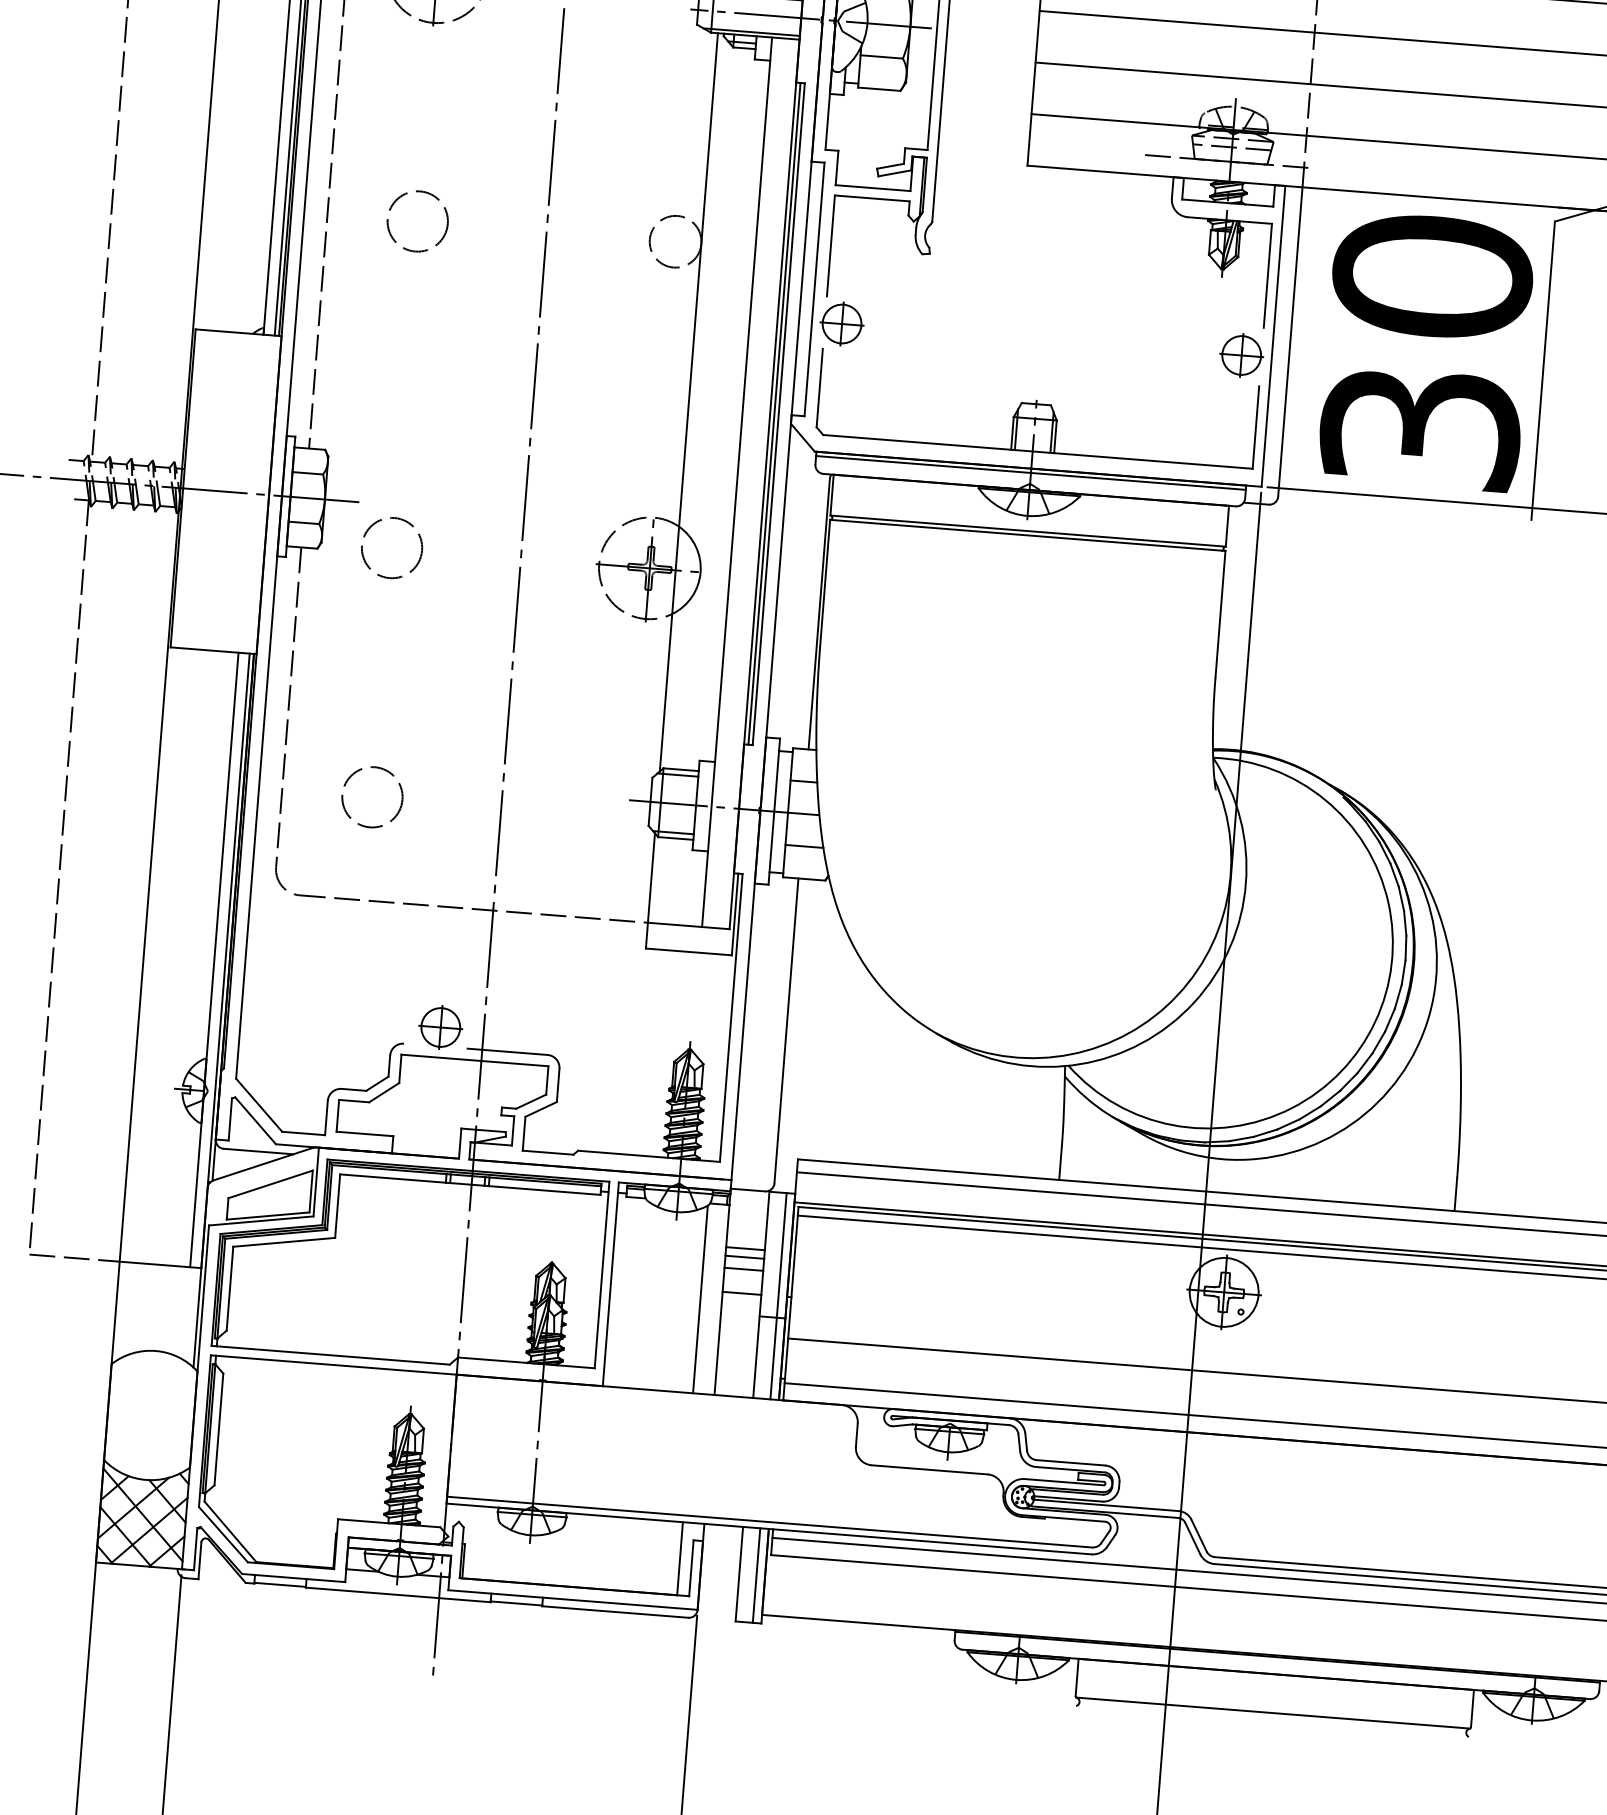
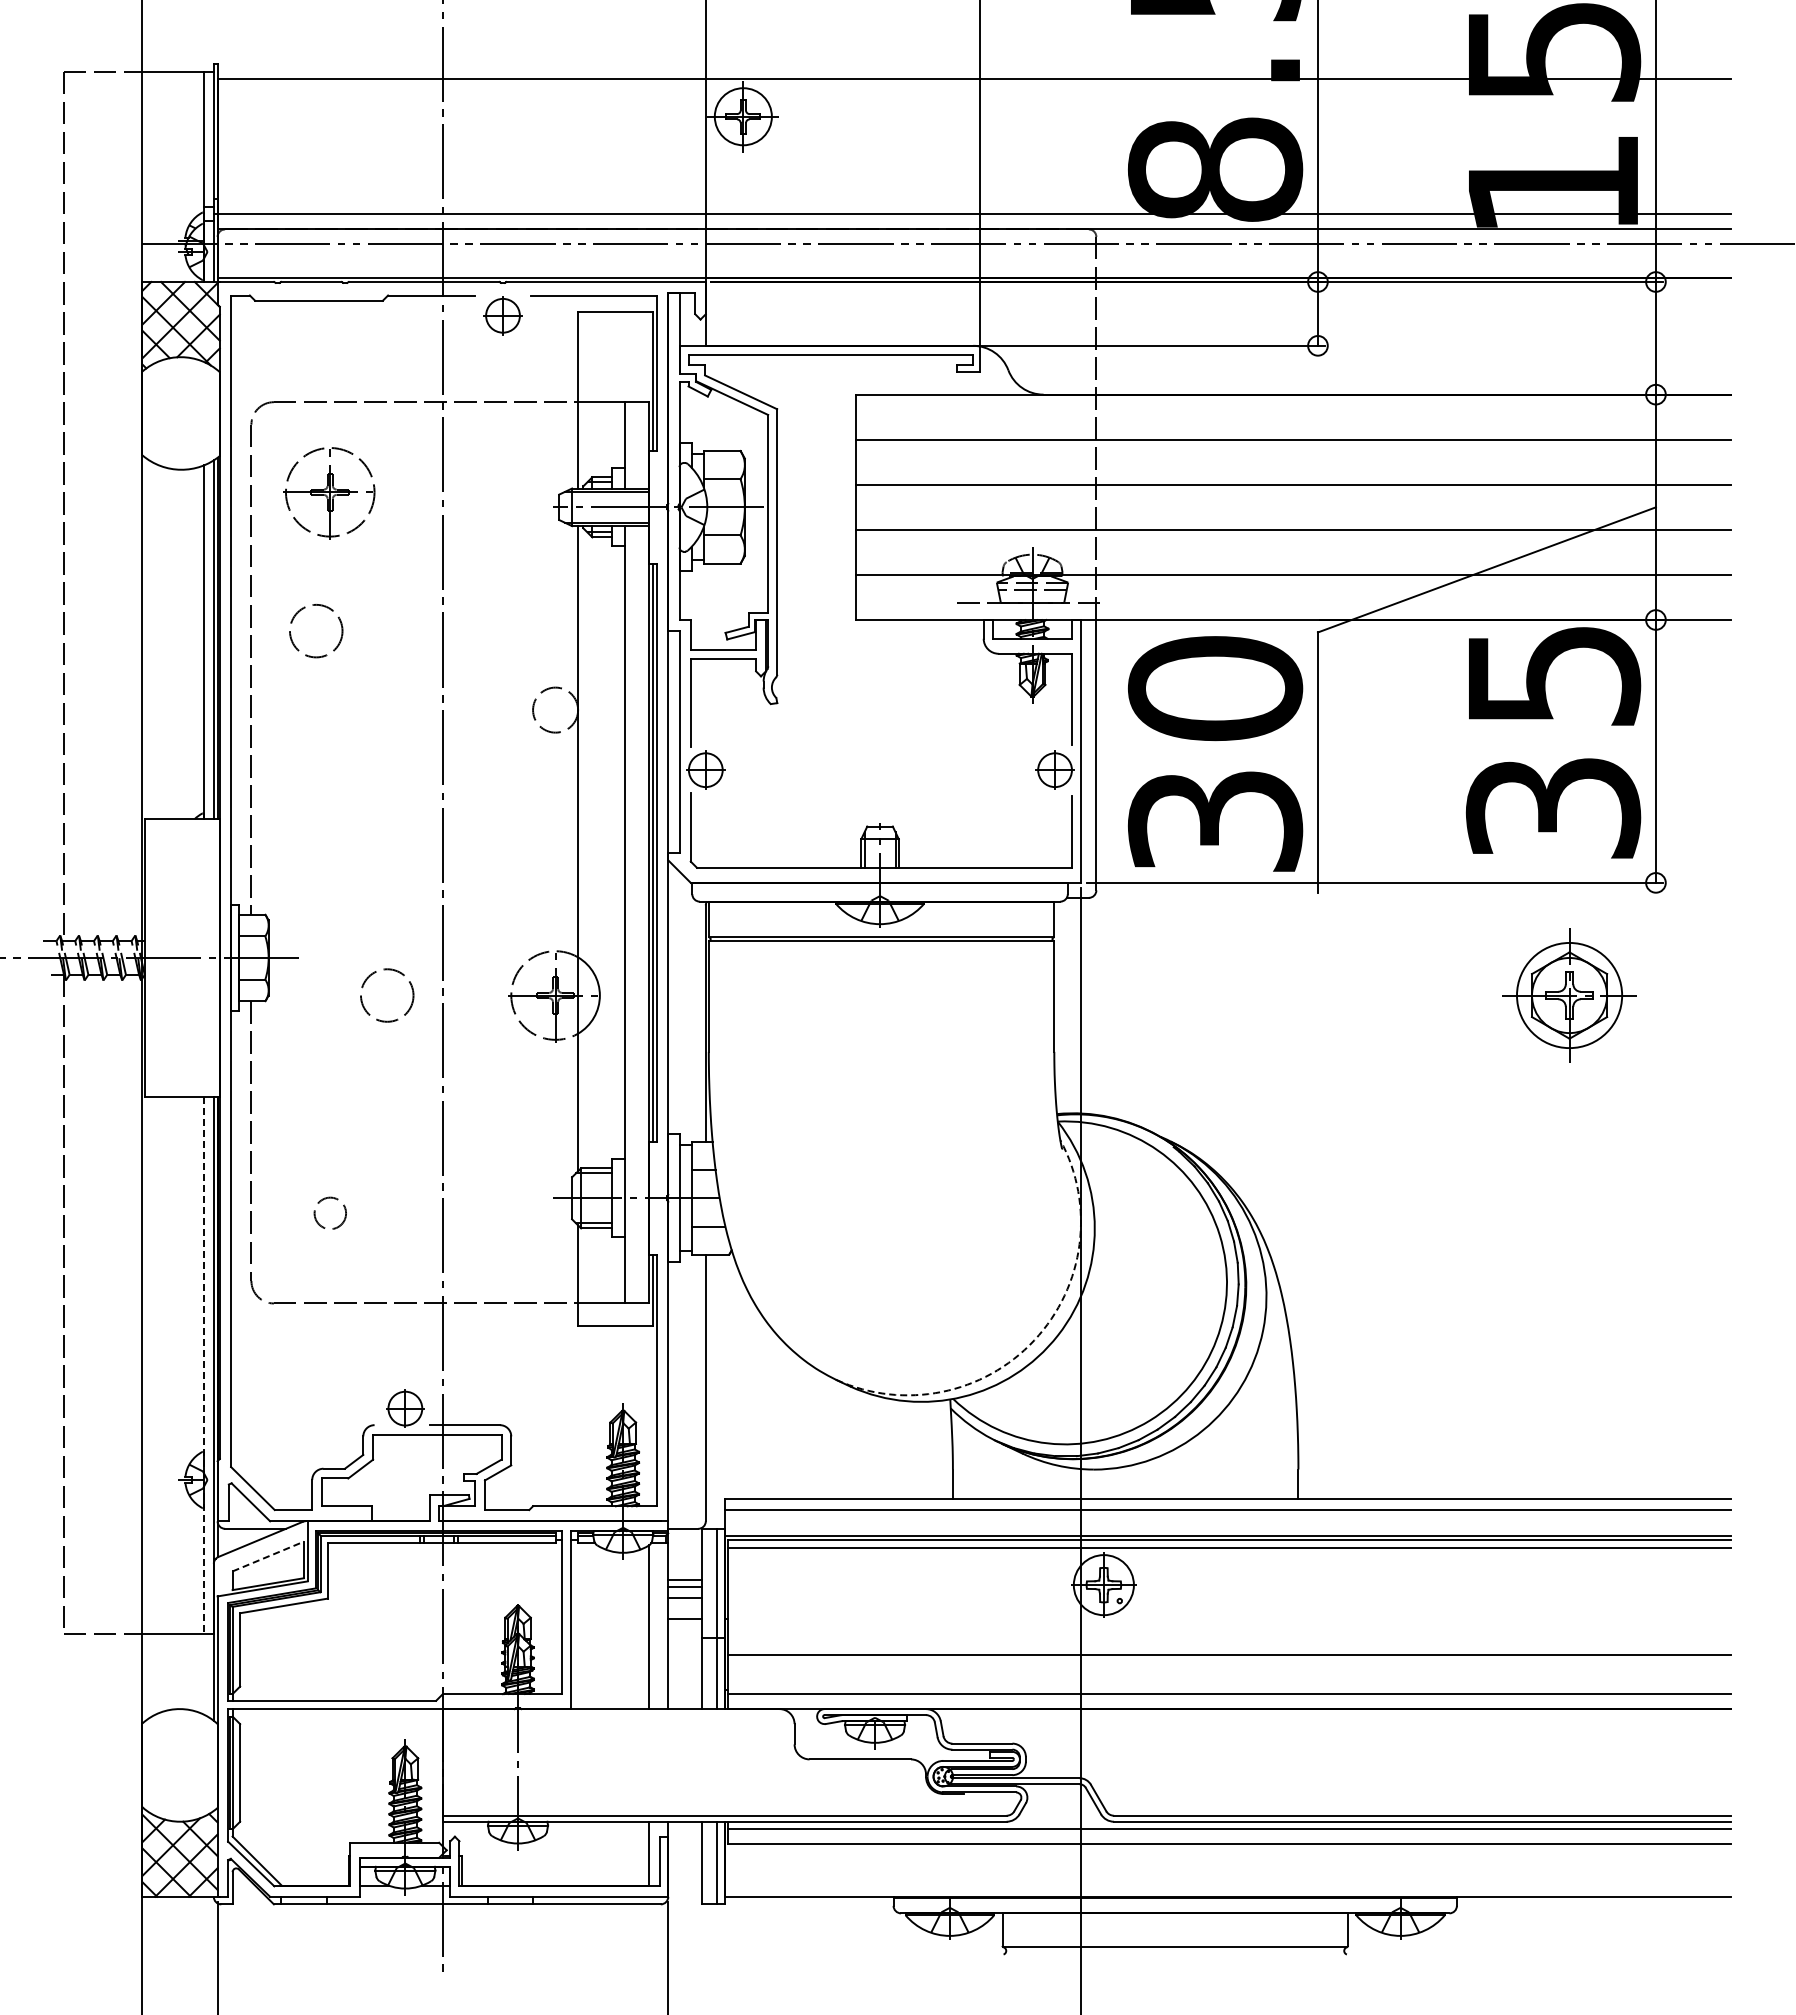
circle: (417, 221) -> (316, 631), moved
line: (1030, 472) -> (879, 886), removed
circle: (392, 548) -> (387, 995), moved
circle: (372, 797) -> (330, 1213), size x0.6
line: (214, 960) -> (204, 1365), solid -> dashed
arc: (1166, 1006) -> (1034, 1340), solid -> dashed
line: (270, 1184) -> (268, 1556), solid -> dashed

